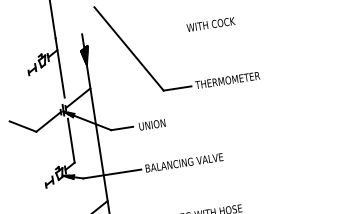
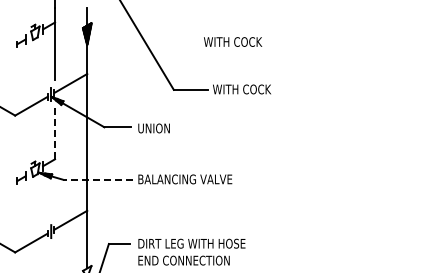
text: (211, 24) -> (233, 41), moved
text: (227, 80) -> (251, 89), THERMOMETER -> WITH COCK
line: (71, 140) -> (55, 132), solid -> dashed
line: (112, 173) -> (97, 179), solid -> dashed

